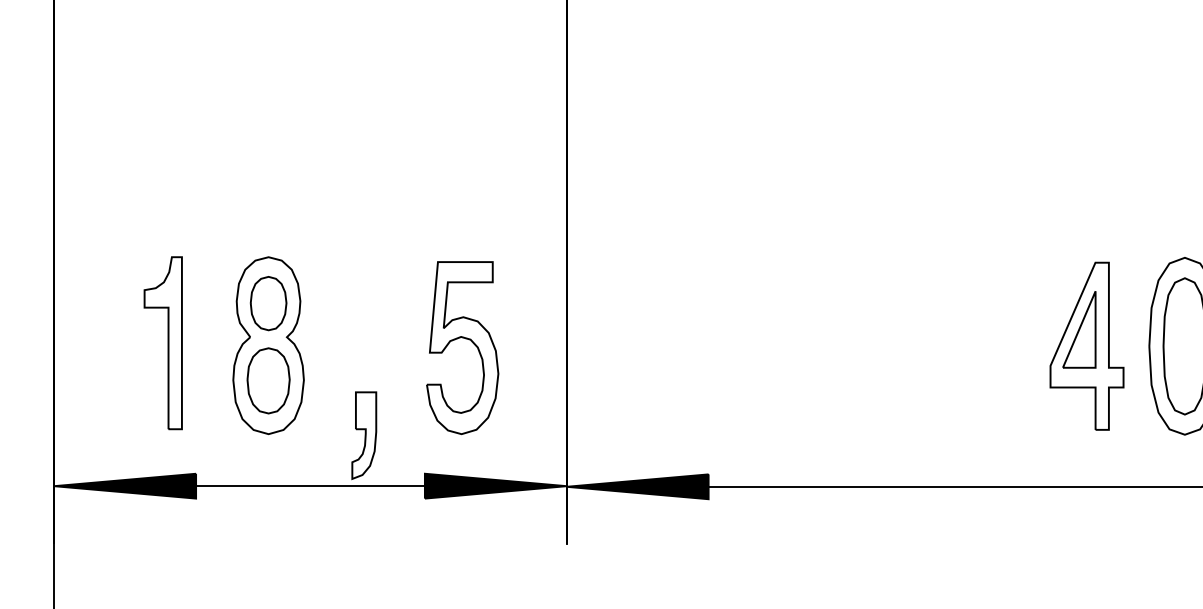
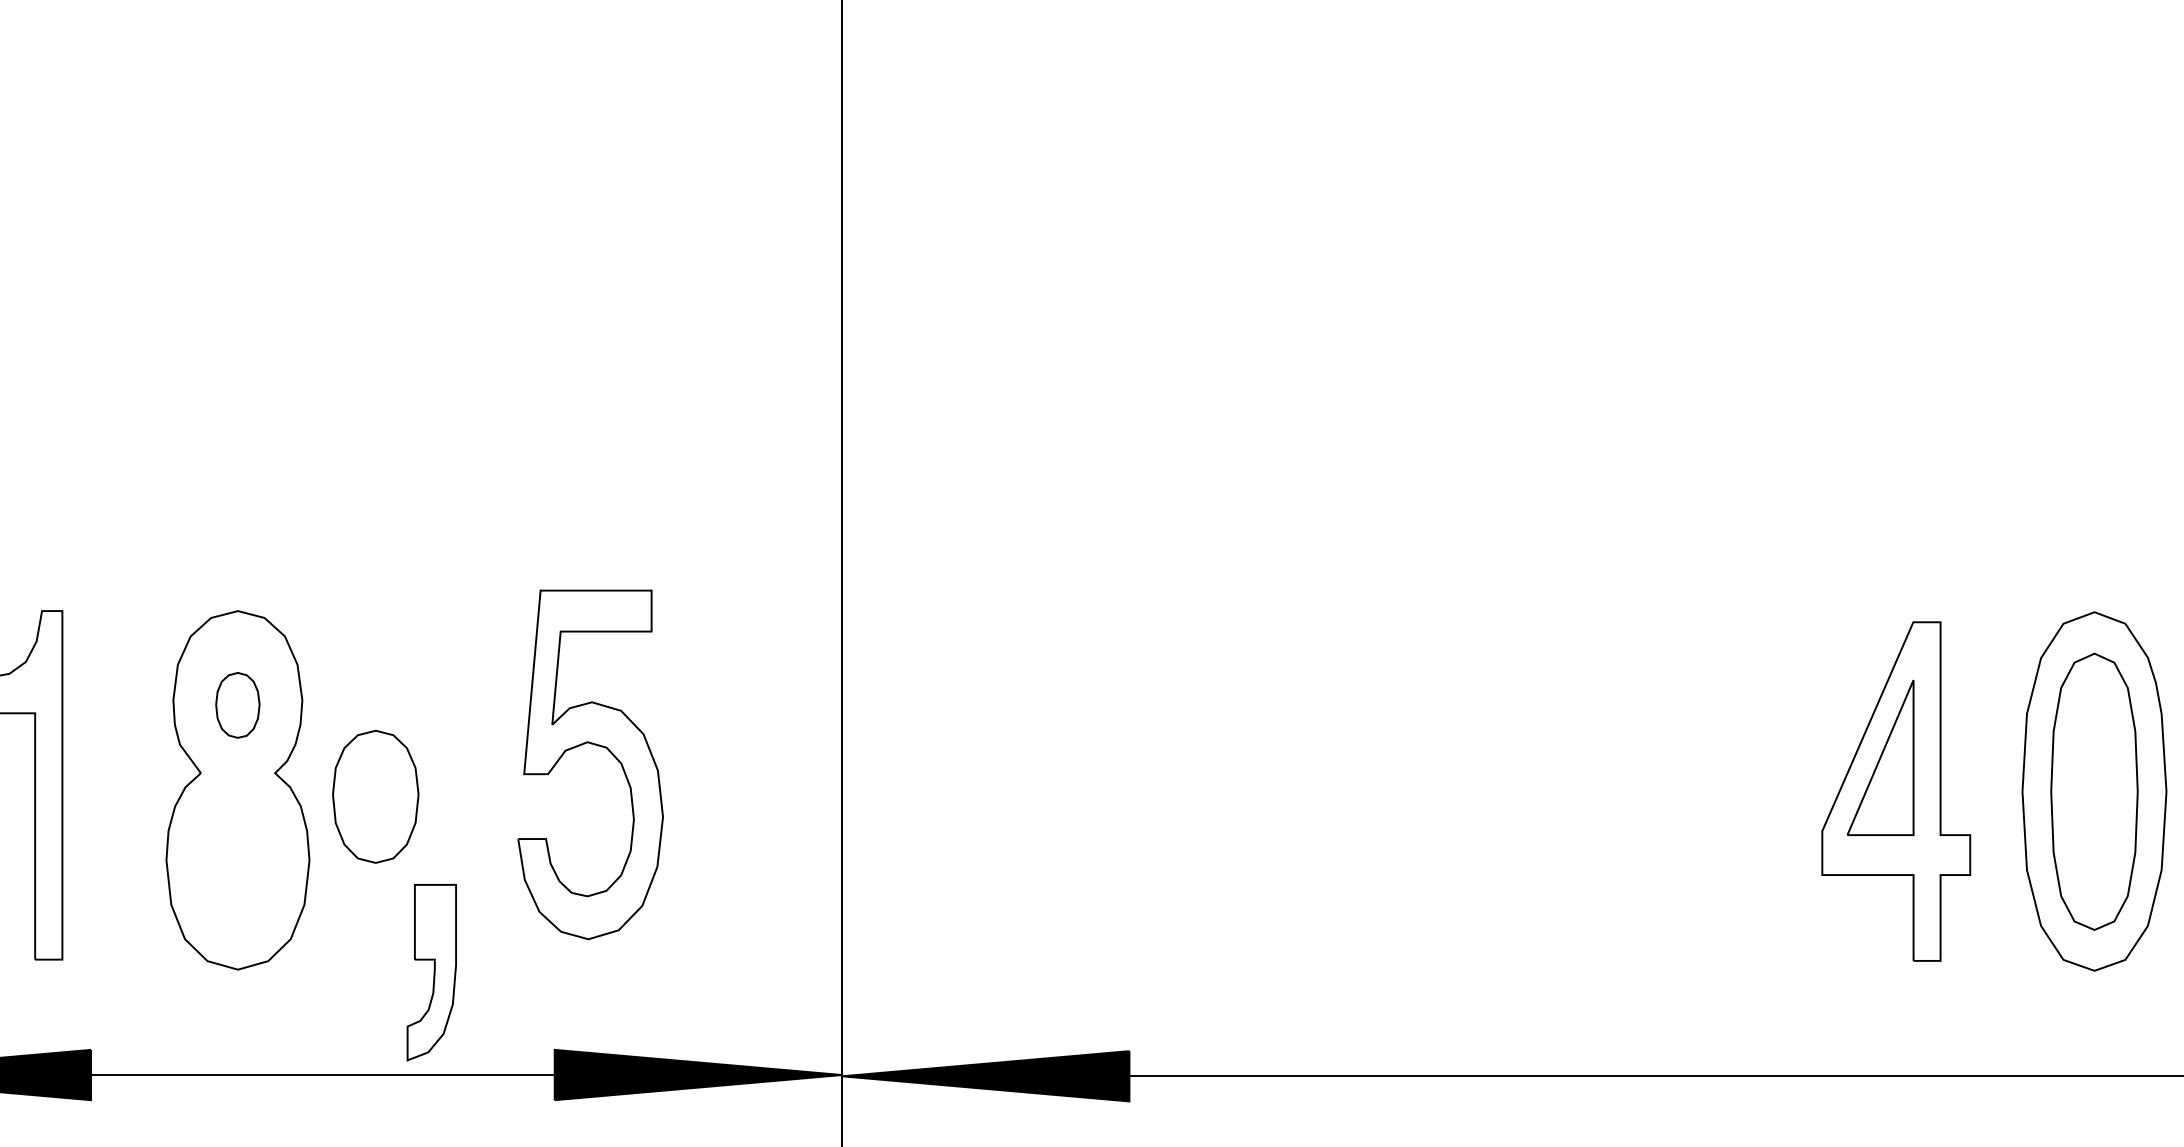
part: (268, 303) -> (237, 704), size x0.6
part: (465, 339) -> (596, 747), moved
part: (268, 380) -> (375, 796), moved

